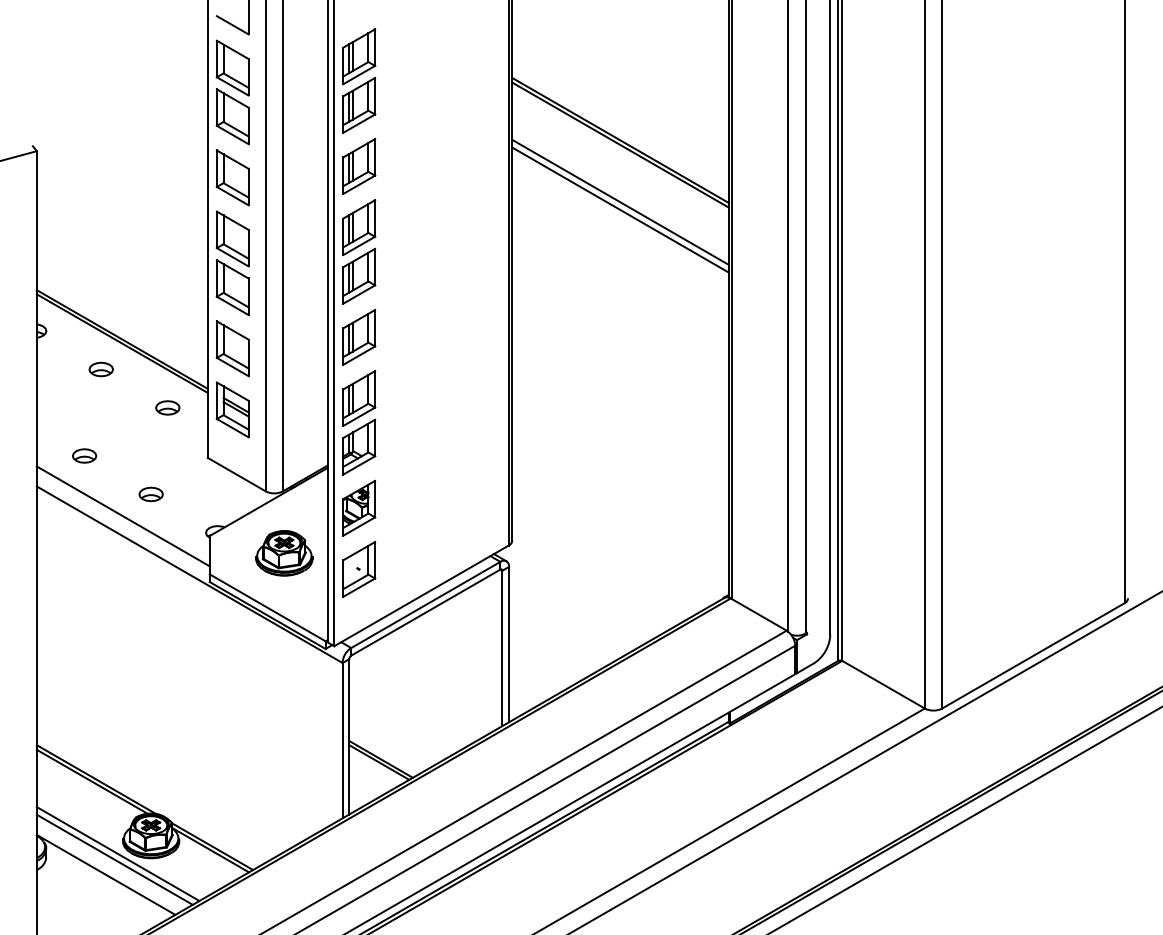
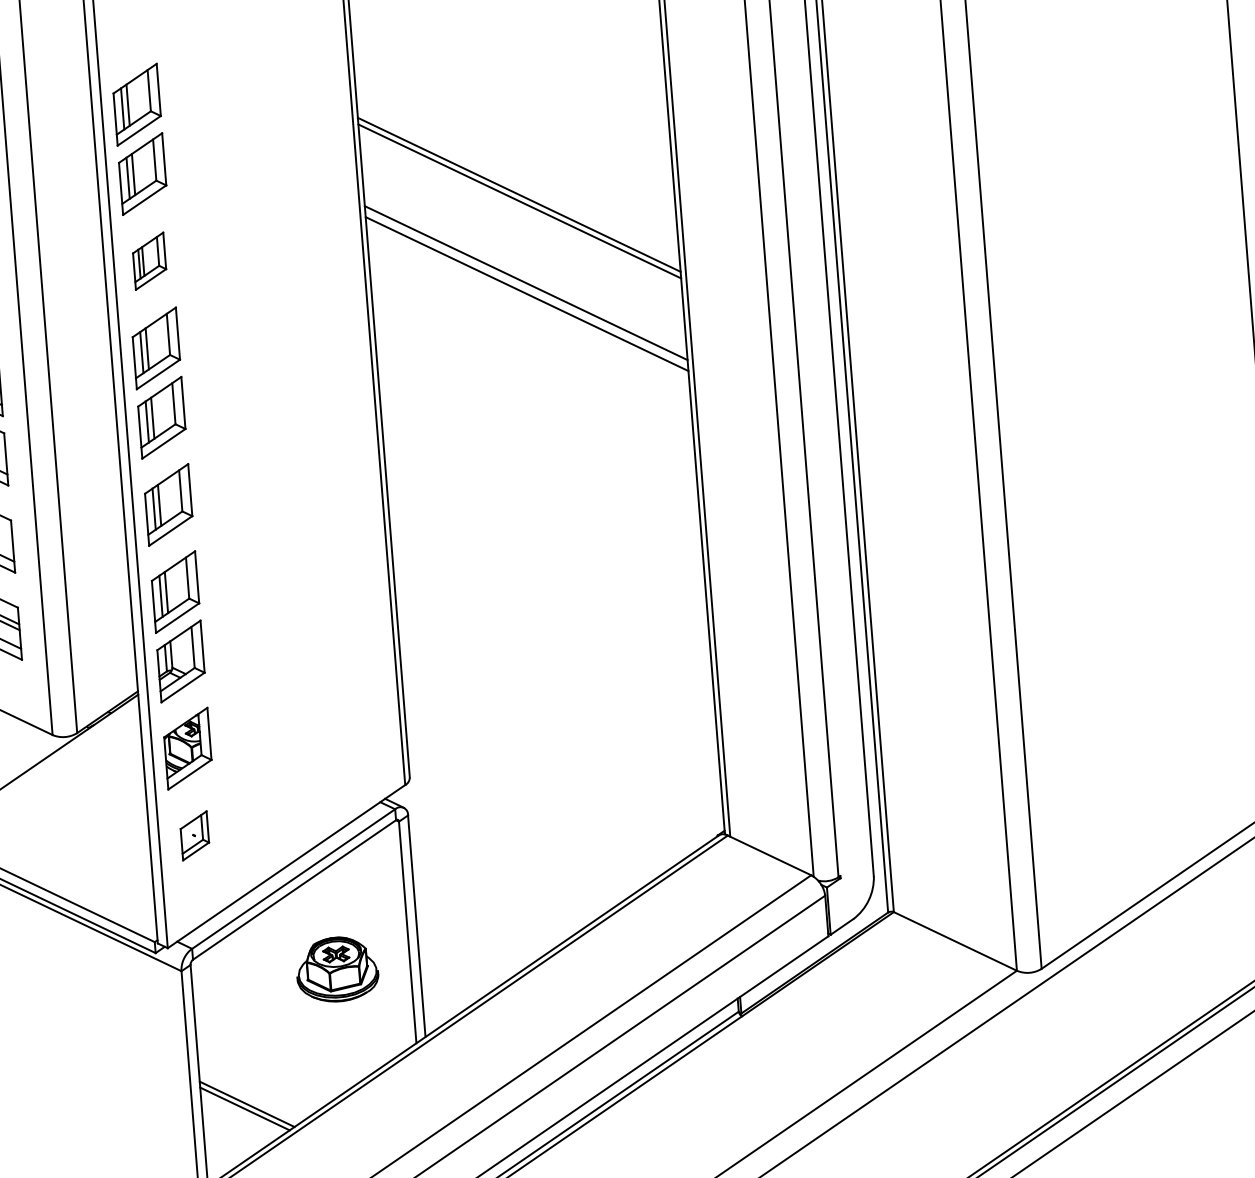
part: (359, 166) -> (149, 261), size x0.7
part: (284, 553) -> (337, 969), moved
part: (359, 569) -> (195, 835), size x0.6

